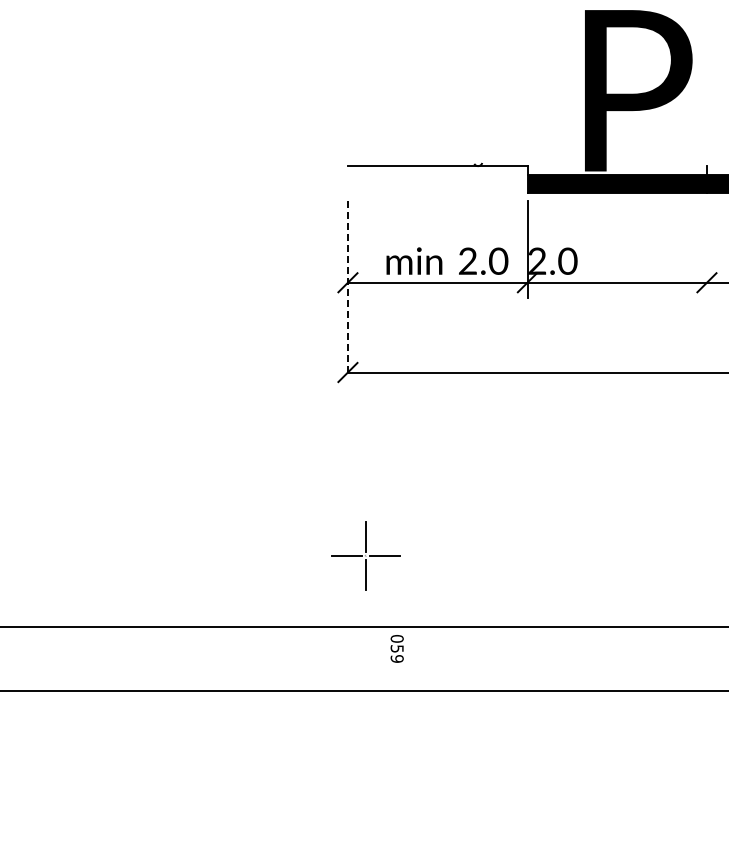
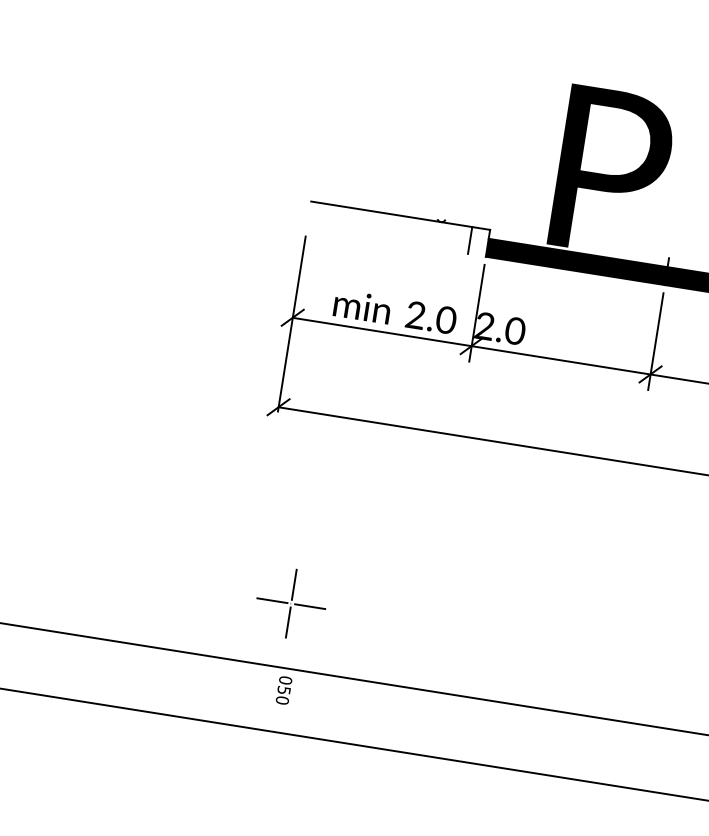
line: (509, 179) -> (470, 240), added
line: (707, 249) -> (656, 341), added
line: (348, 289) -> (292, 324), dashed -> solid
part: (365, 555) -> (291, 603), moved
text: (396, 658) -> (281, 699), 059 -> 050

